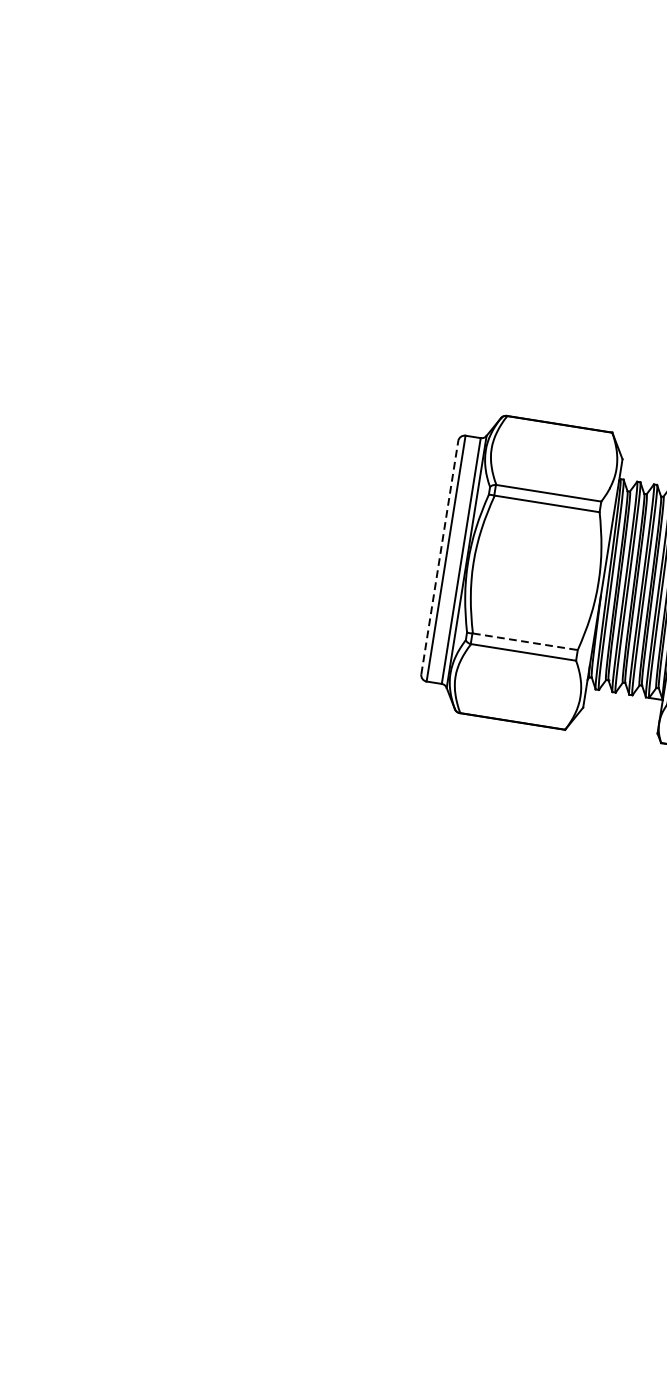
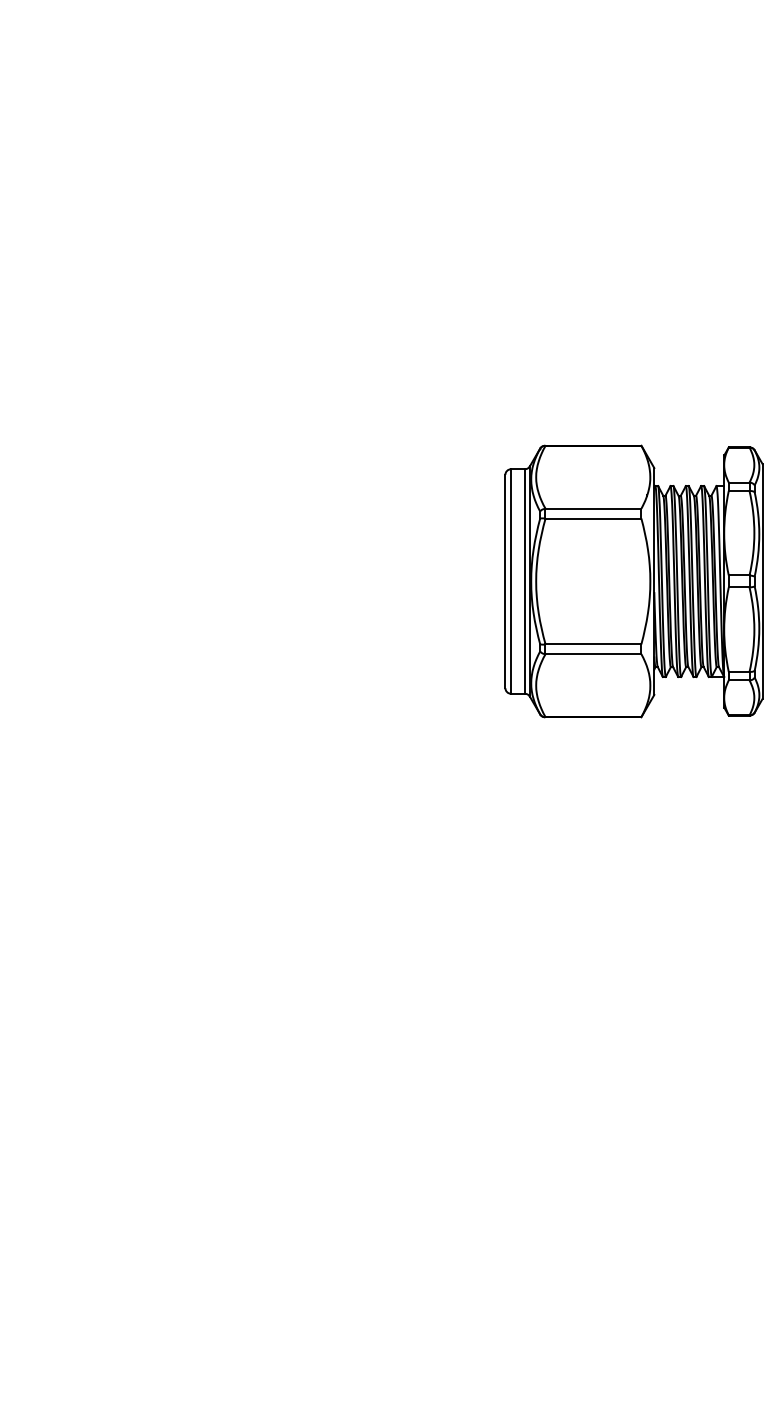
line: (439, 557) -> (505, 581), dashed -> solid
line: (525, 641) -> (593, 644), dashed -> solid

